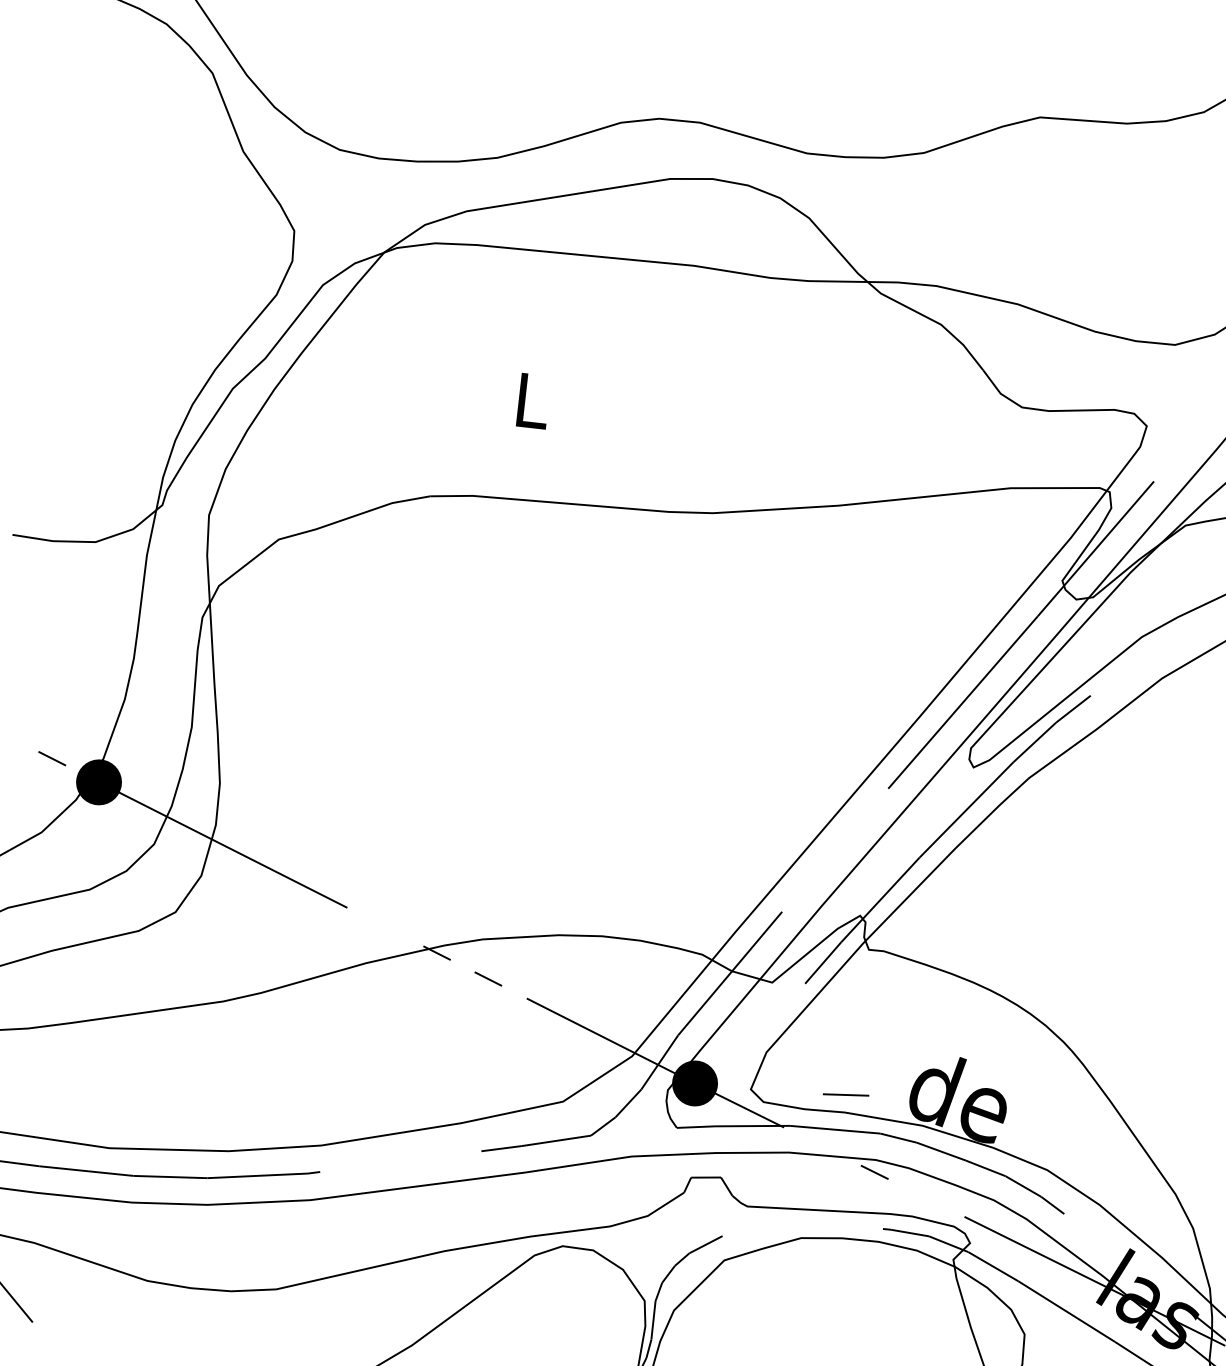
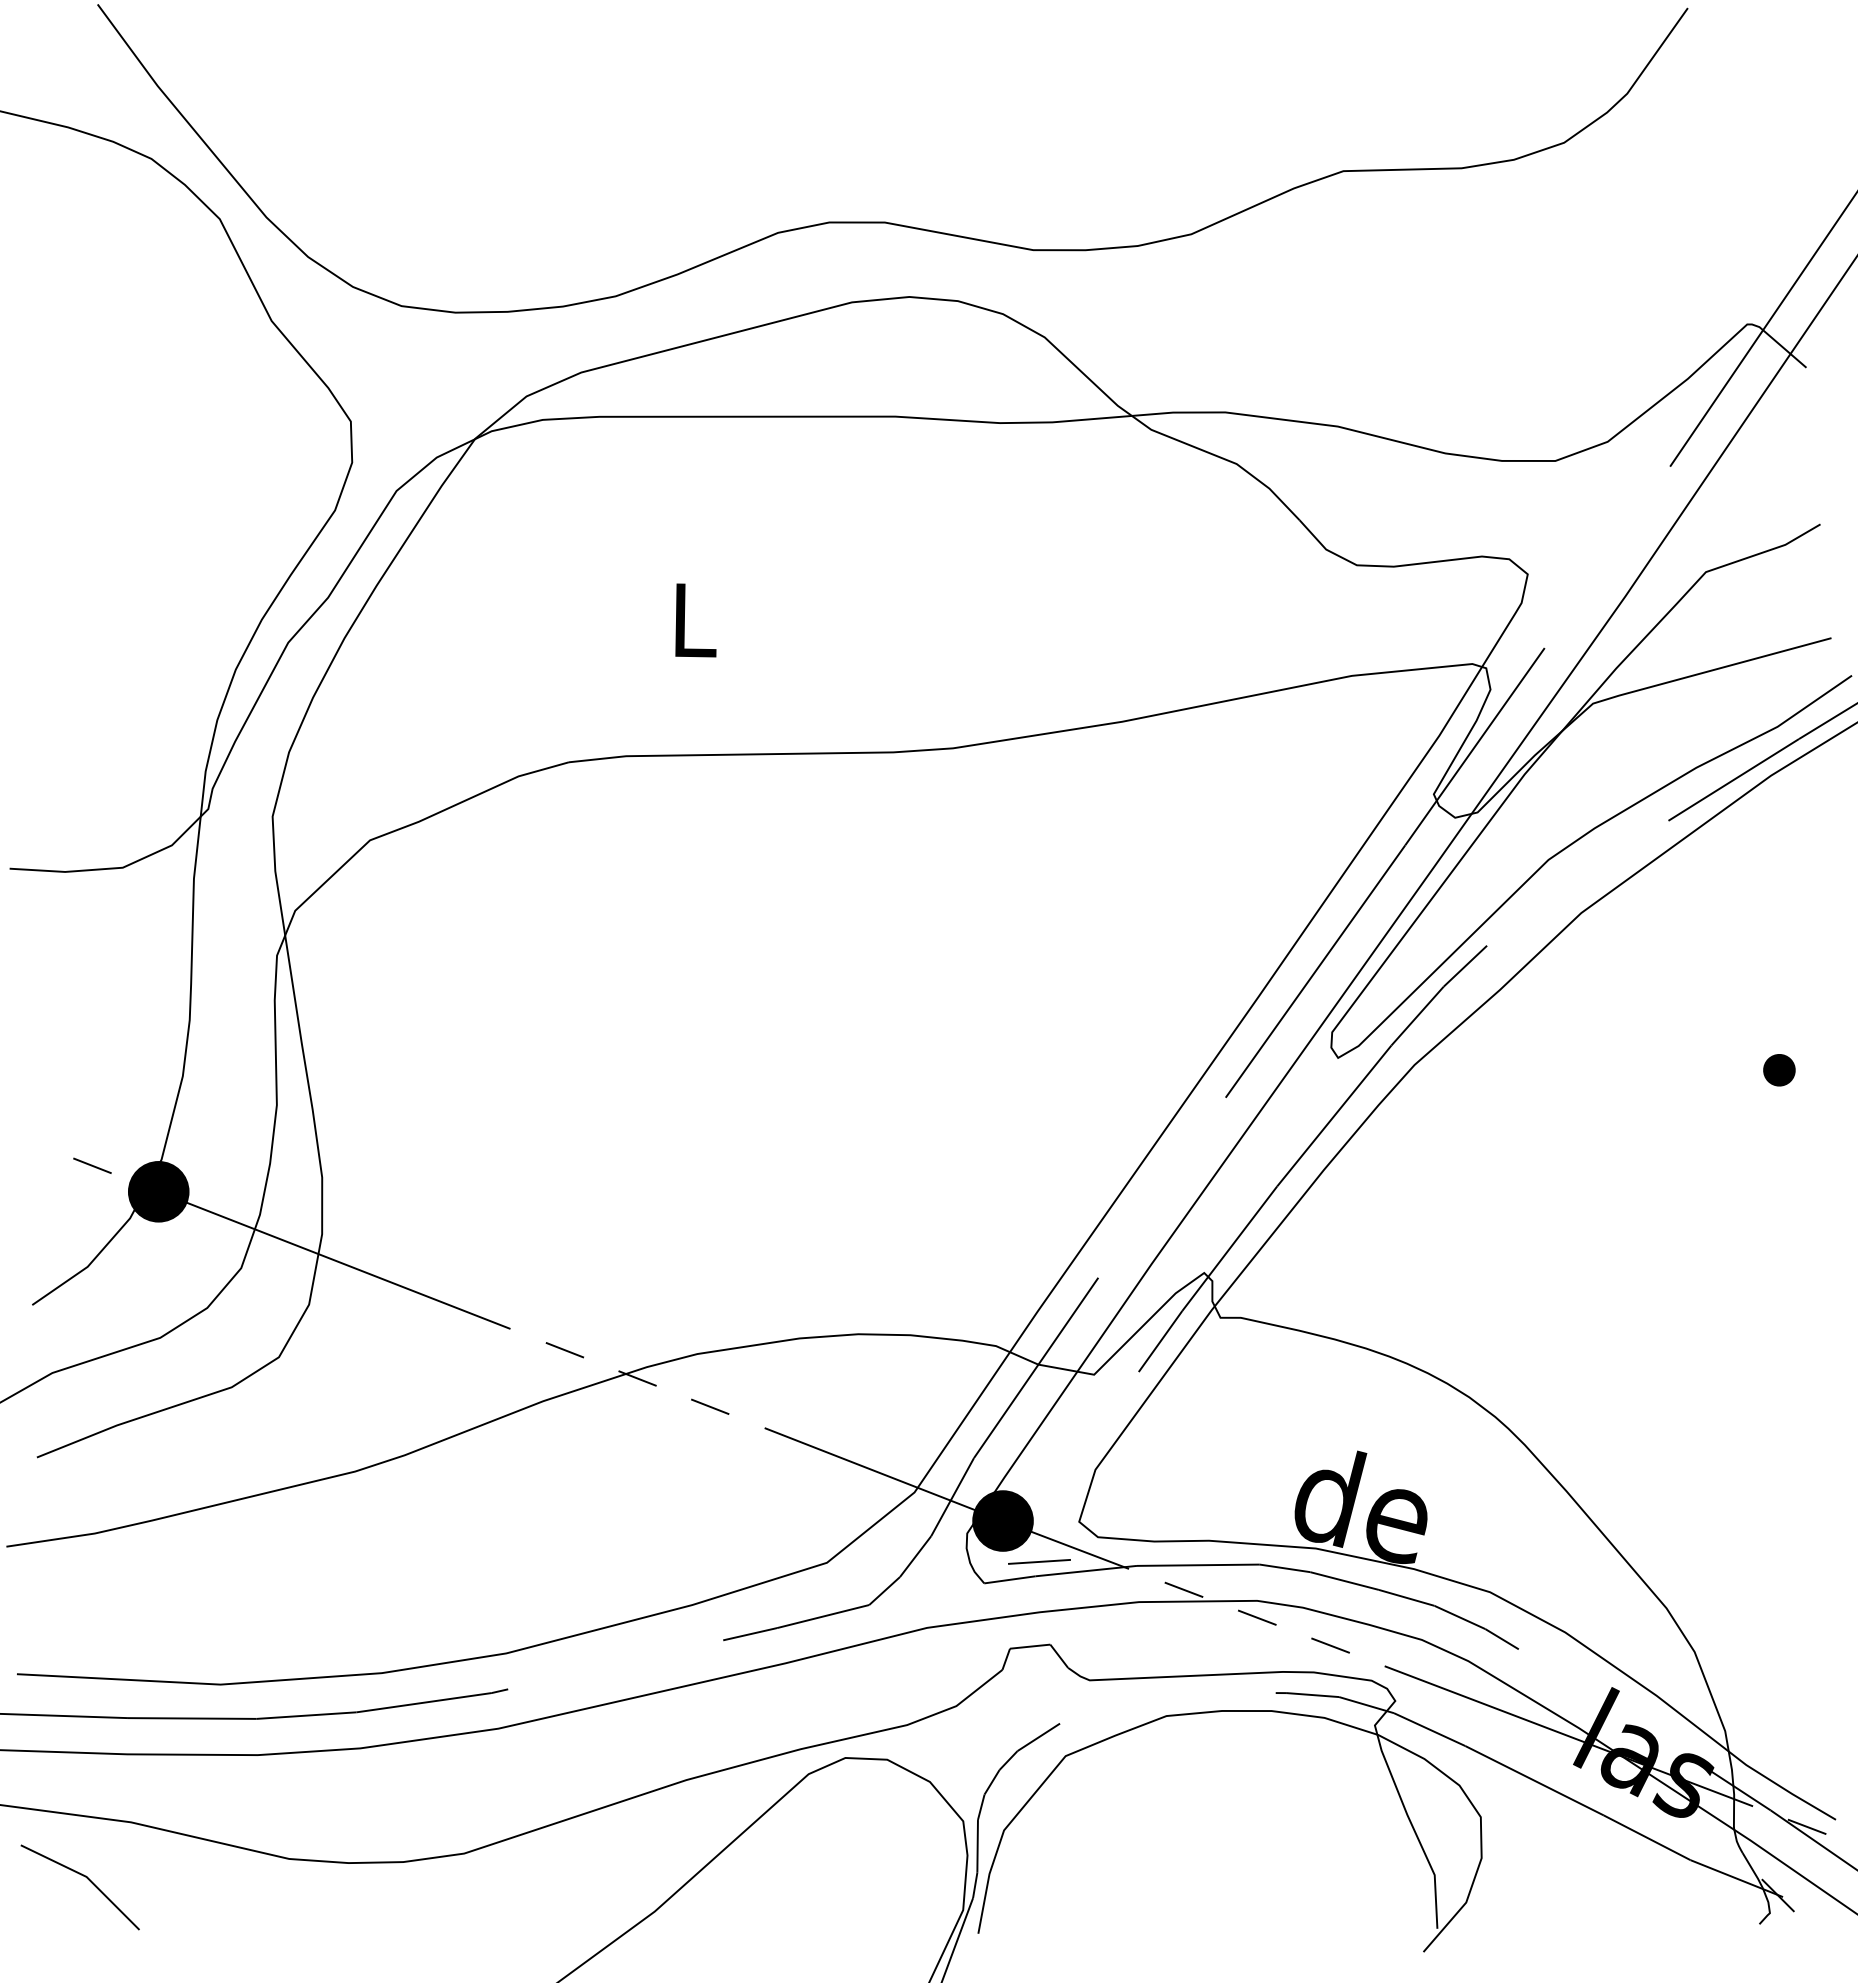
line: (385, 927) -> (564, 1350), added
line: (846, 1094) -> (1039, 1561), moved
line: (822, 1146) -> (1183, 1589), added
line: (926, 1197) -> (1330, 1645), added

